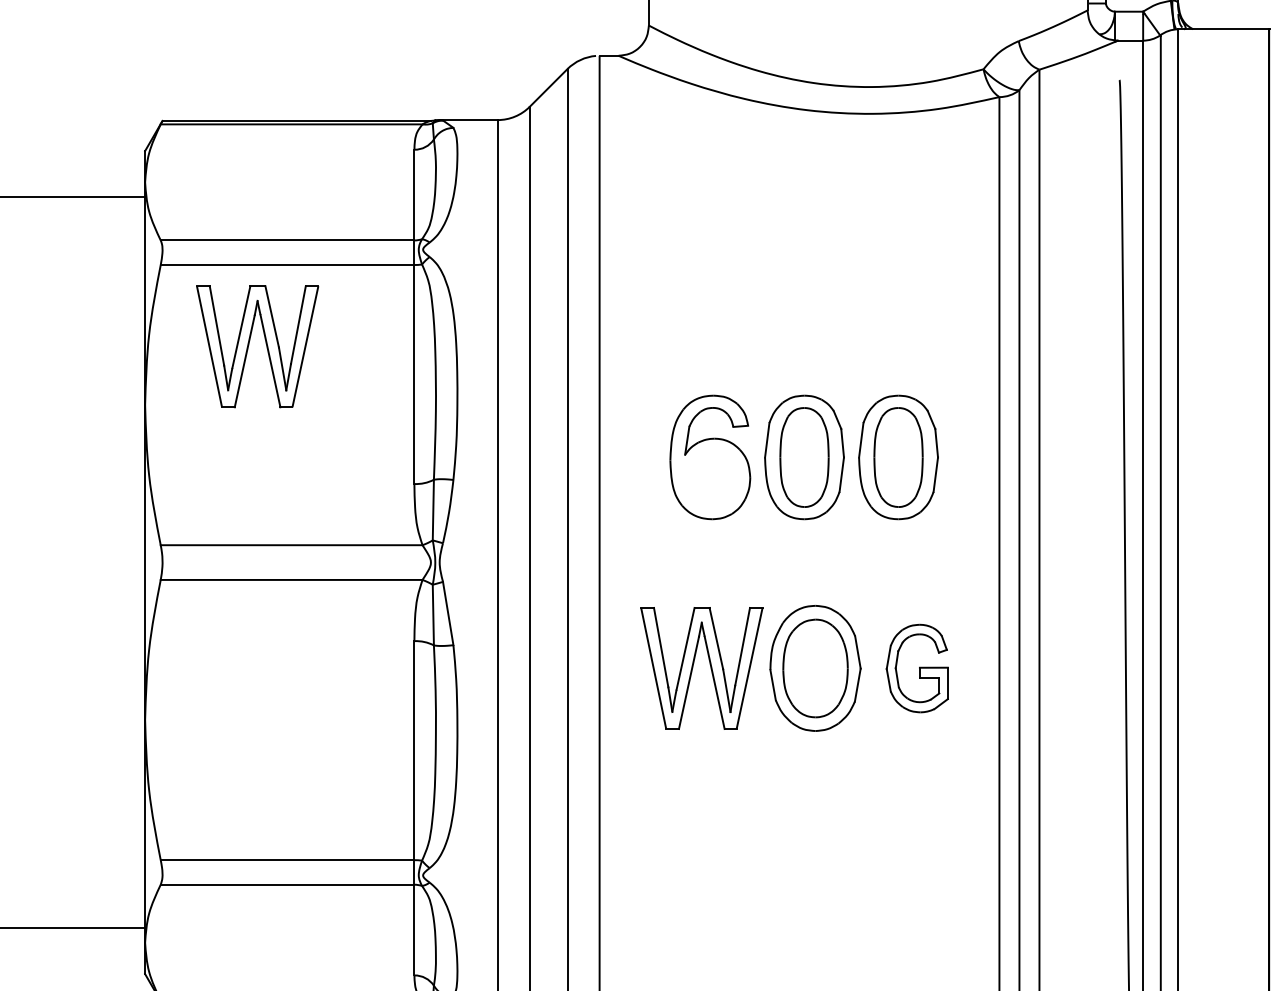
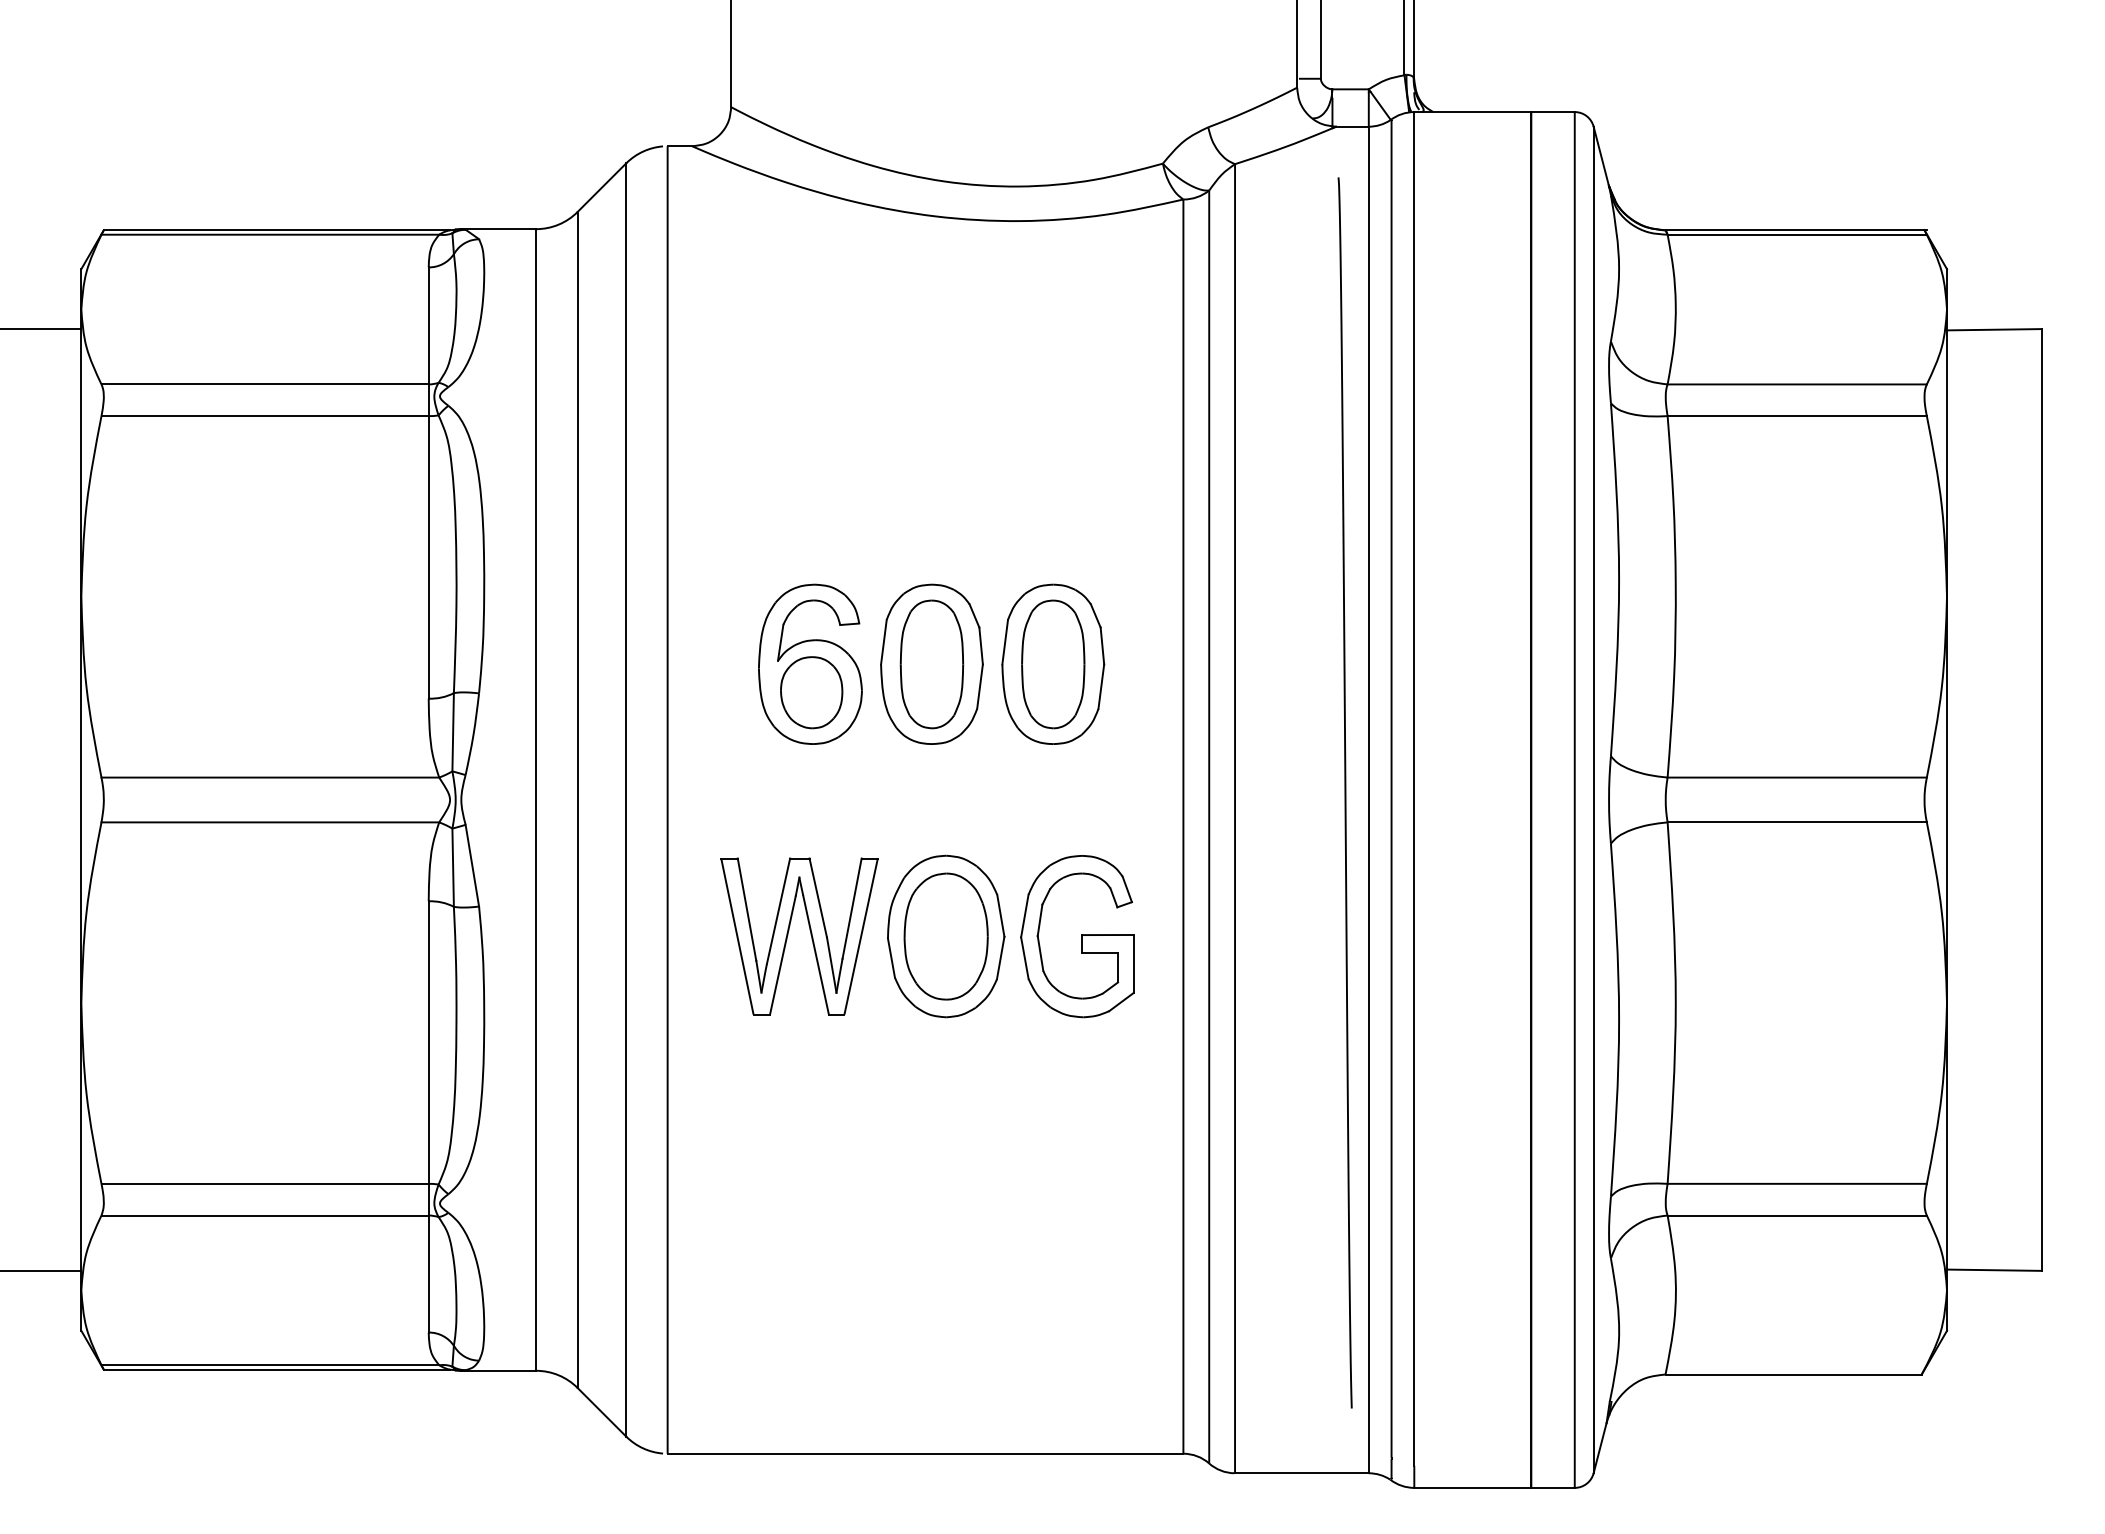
part: (249, 345) -> (215, 520), removed
part: (711, 479) -> (811, 692), added
part: (917, 668) -> (1077, 936), size x1.43

